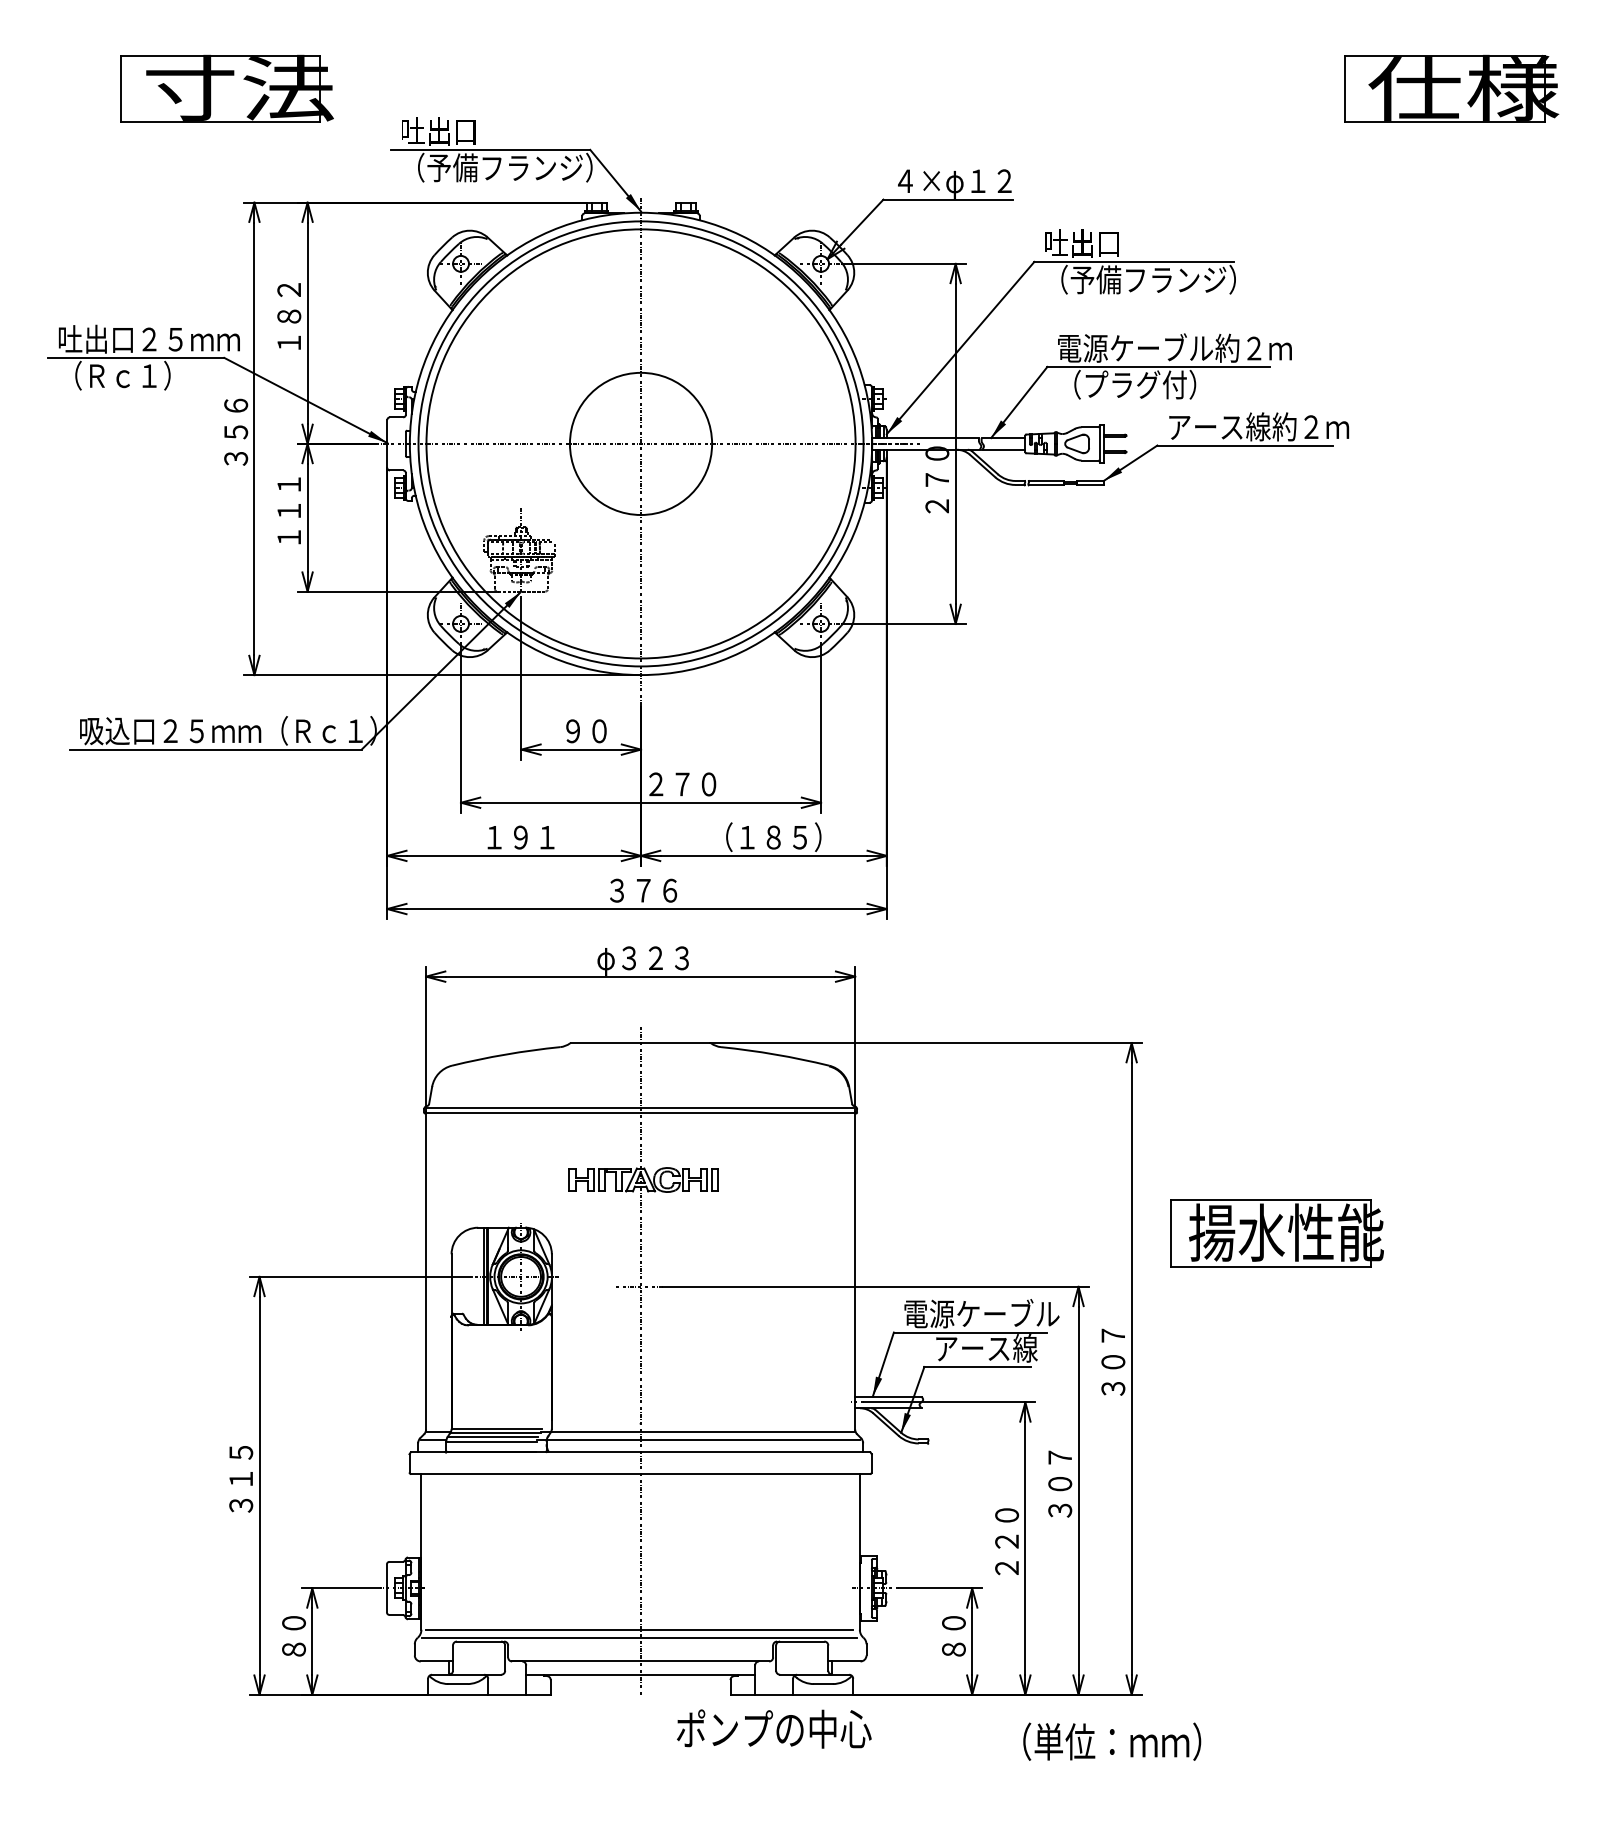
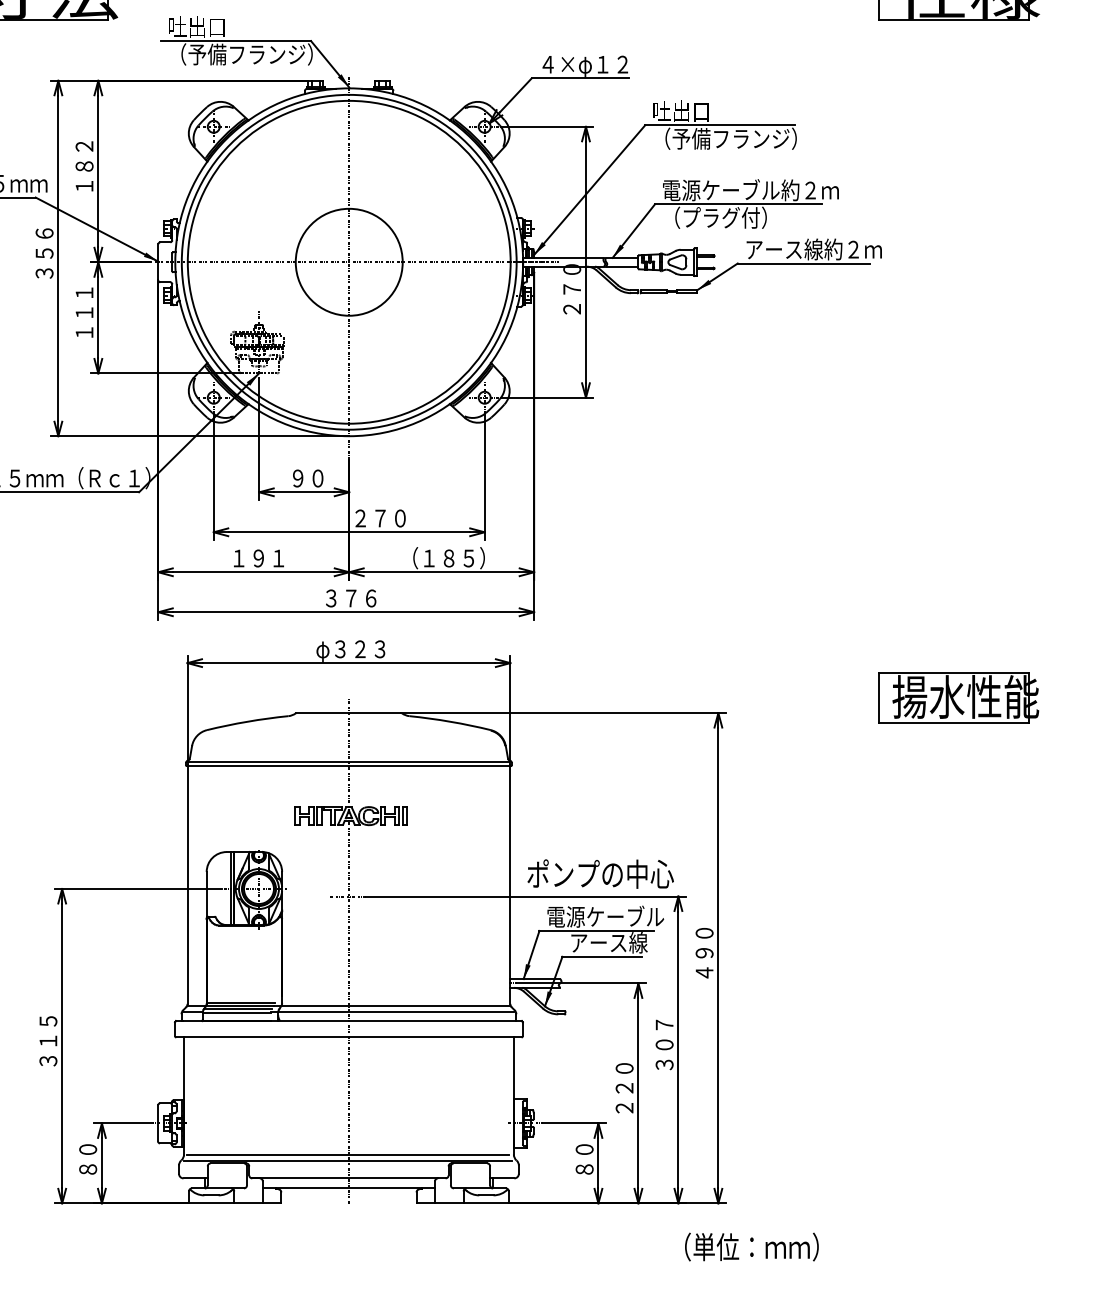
part: (1276, 1233) -> (958, 697), moved
text: (1113, 1361) -> (704, 952), ３０７ -> ４９０
text: (774, 1728) -> (600, 873), moved
text: (1112, 1741) -> (752, 1246), moved

